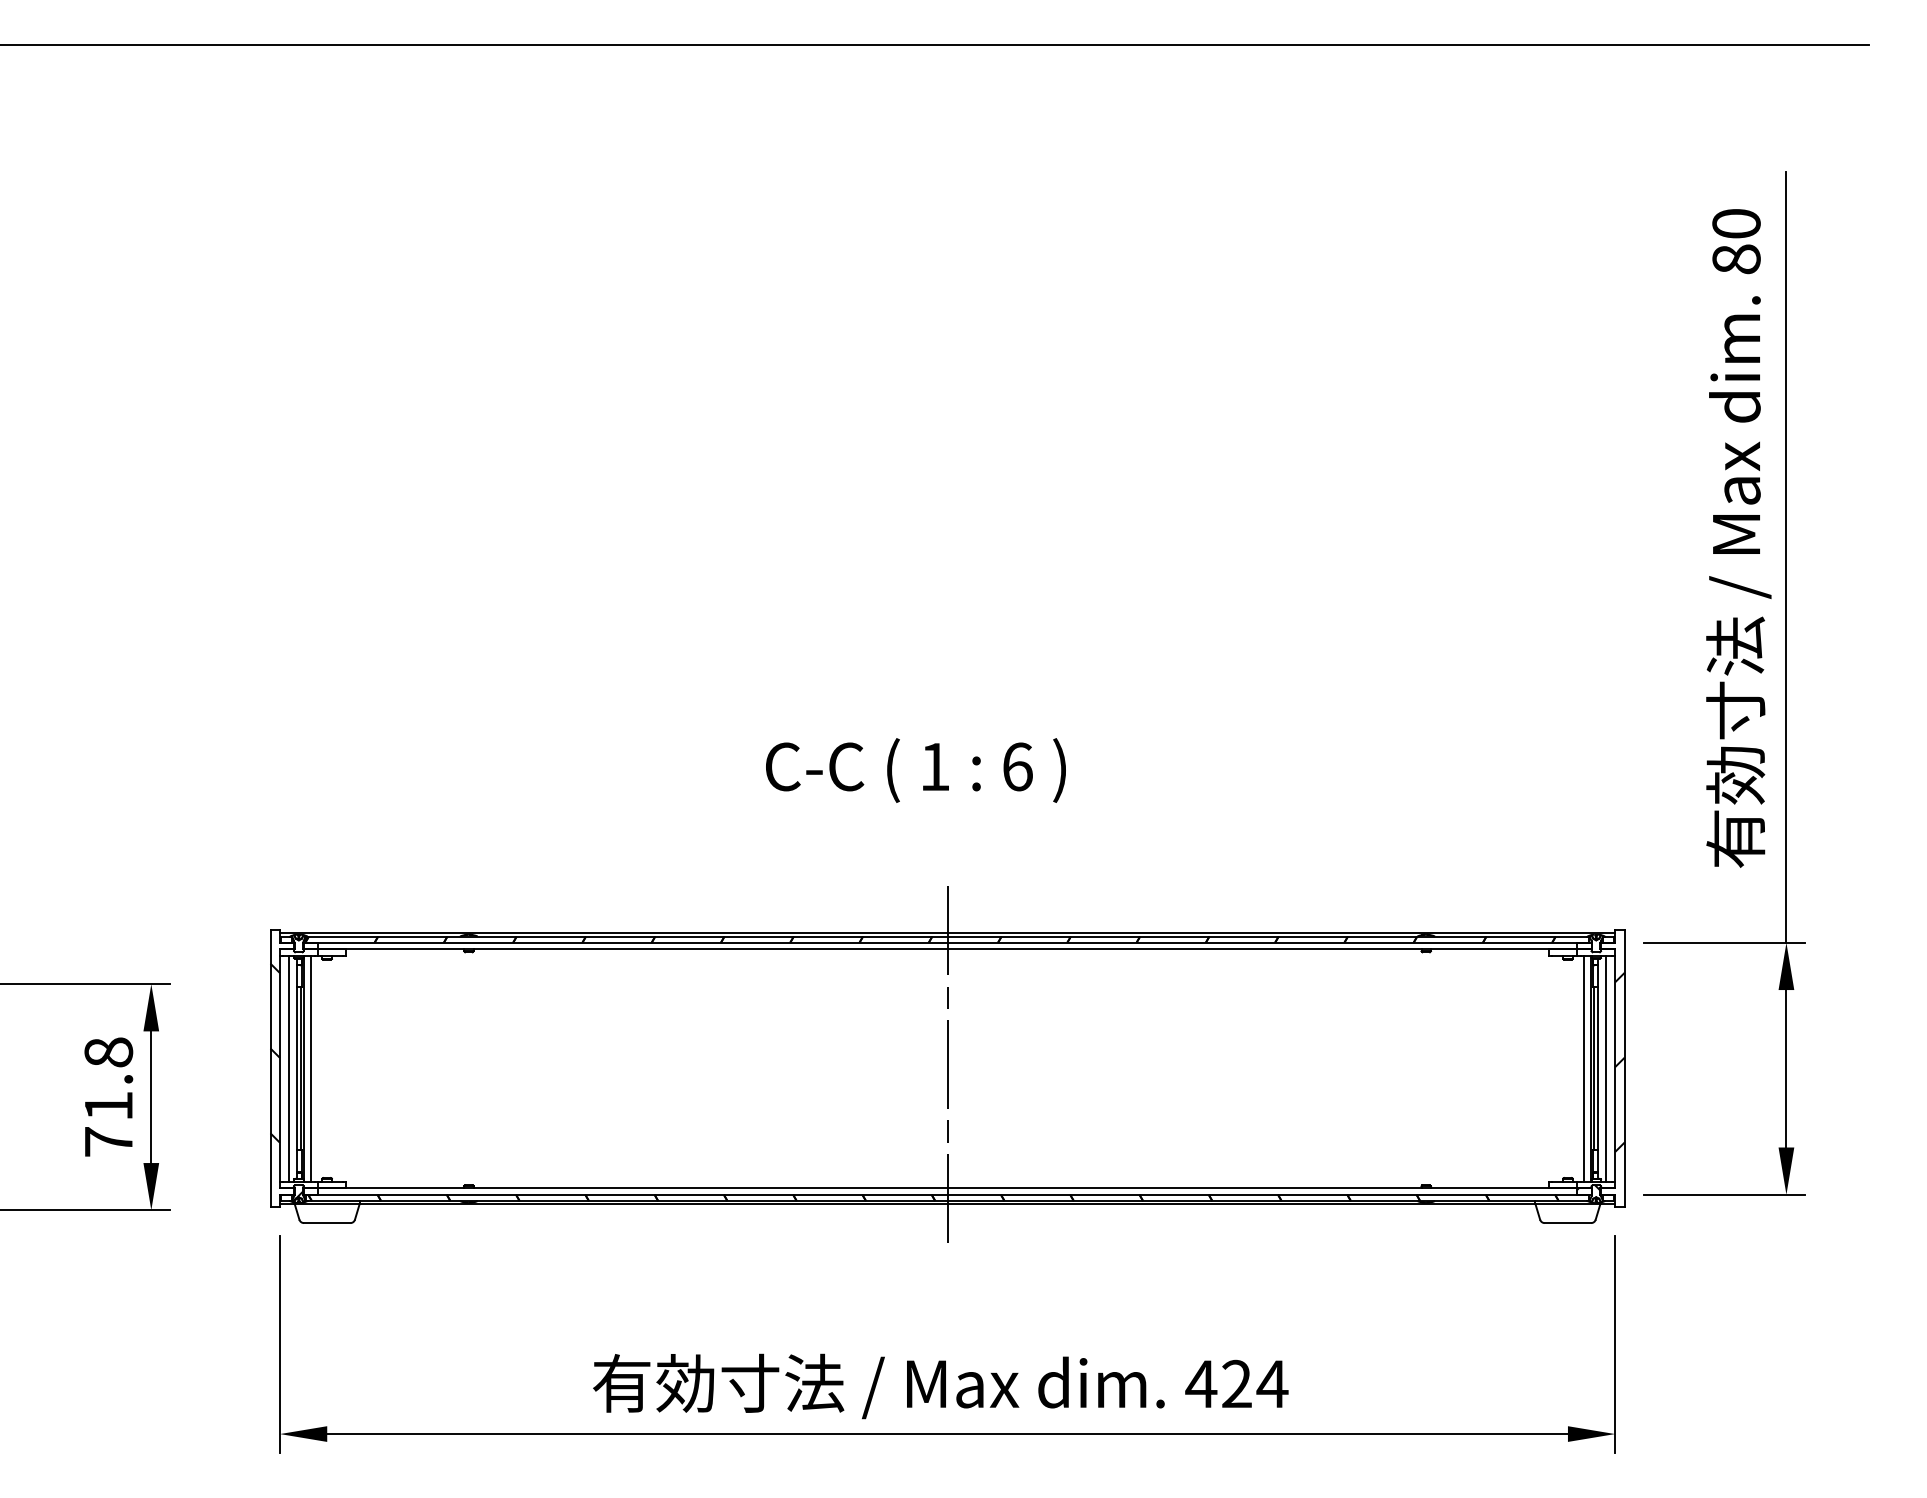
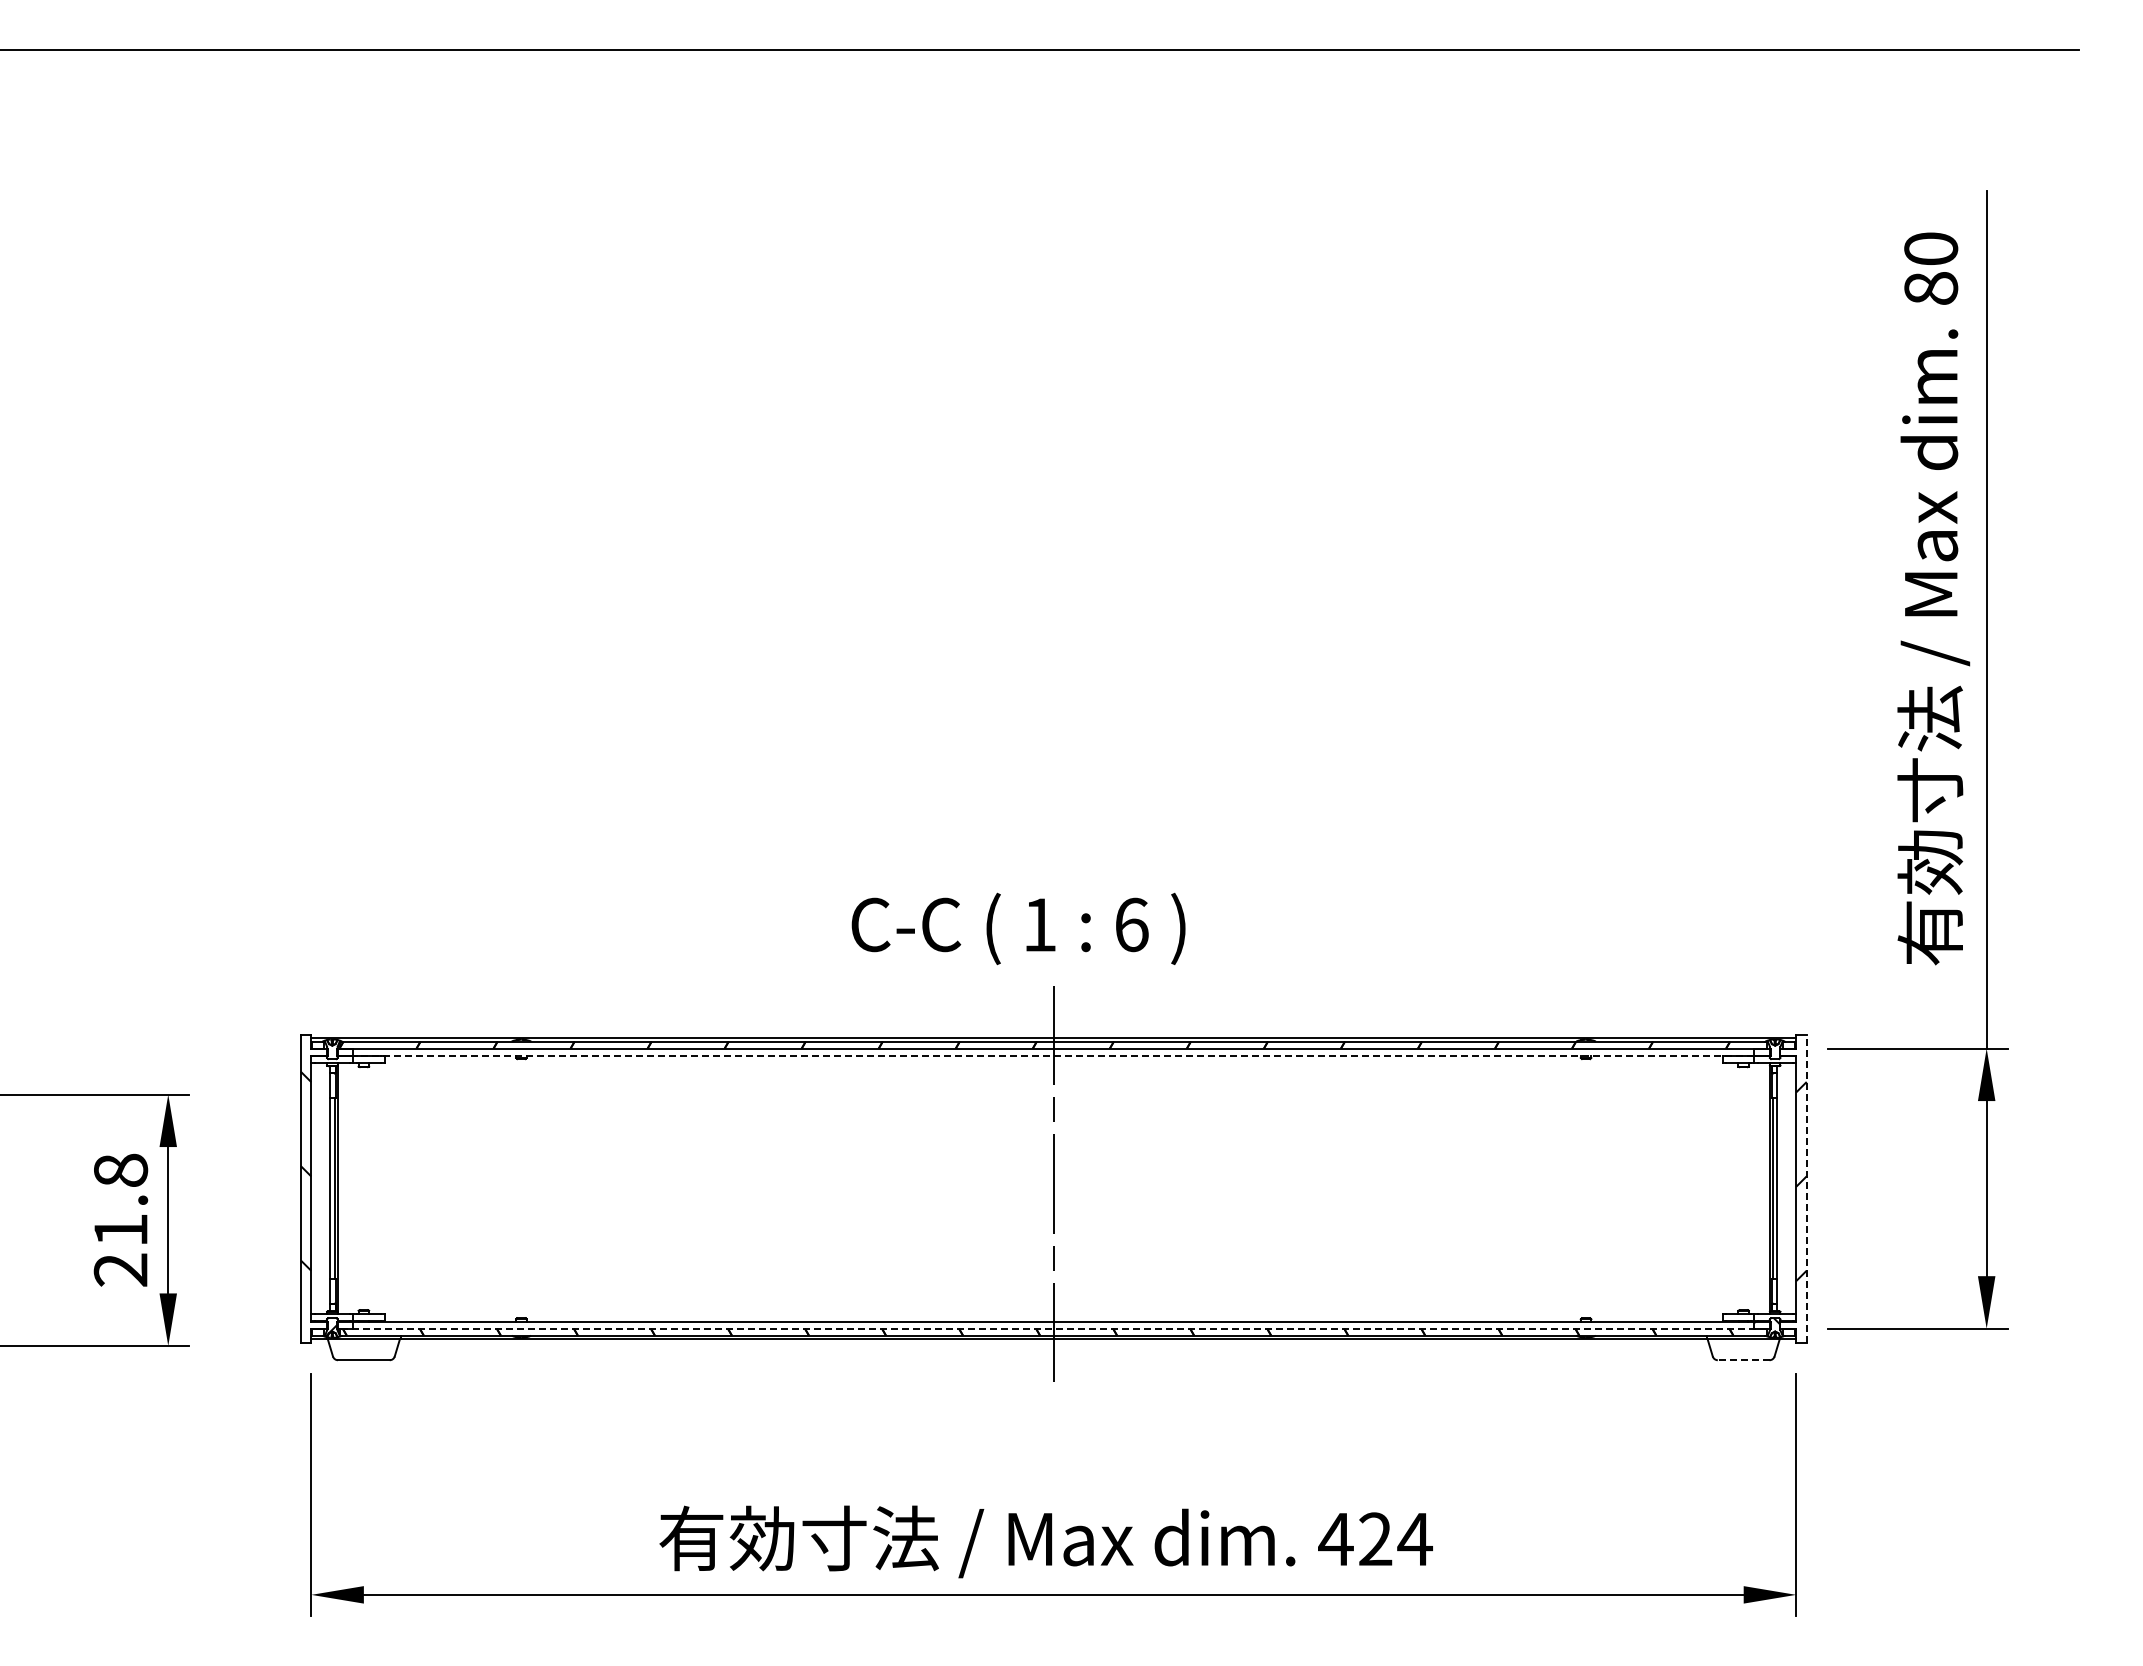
text: (915, 770) -> (1018, 928), moved
line: (947, 949) -> (1053, 1055), solid -> dashed
line: (289, 1068) -> (321, 1188), removed
line: (311, 1068) -> (346, 1188), removed
line: (1583, 1068) -> (1761, 1188), removed
line: (1605, 1068) -> (1785, 1188), removed
line: (1624, 1068) -> (1806, 1188), solid -> dashed
text: (108, 1141) -> (120, 1269), 71.8 -> 21.8
line: (947, 1194) -> (1053, 1328), solid -> dashed
line: (1567, 1223) -> (1743, 1360), solid -> dashed

